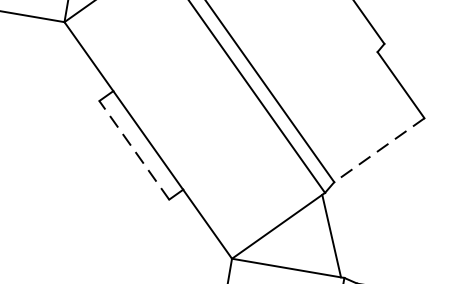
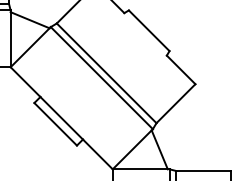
line: (134, 148) -> (55, 123), dashed -> solid
line: (378, 149) -> (175, 103), dashed -> solid

